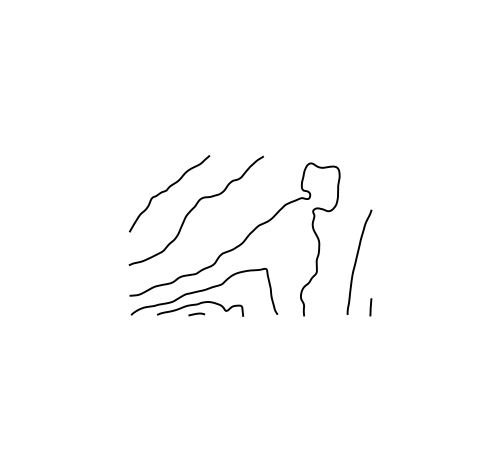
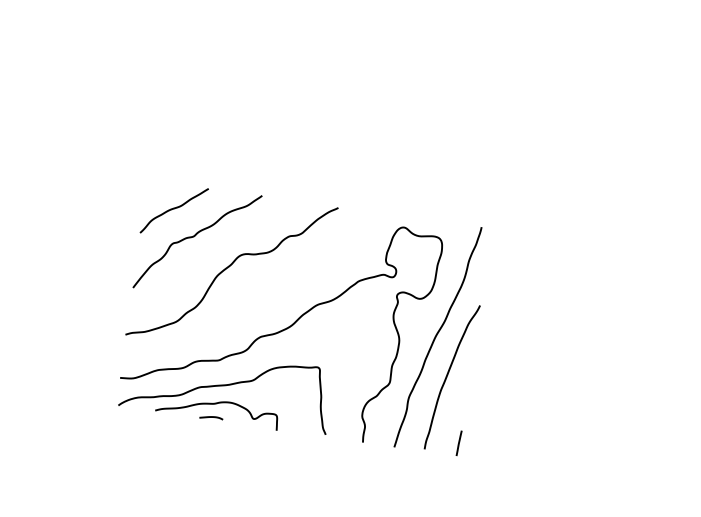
curve: (150, 173) -> (174, 209), added
curve: (345, 235) -> (437, 336), added

